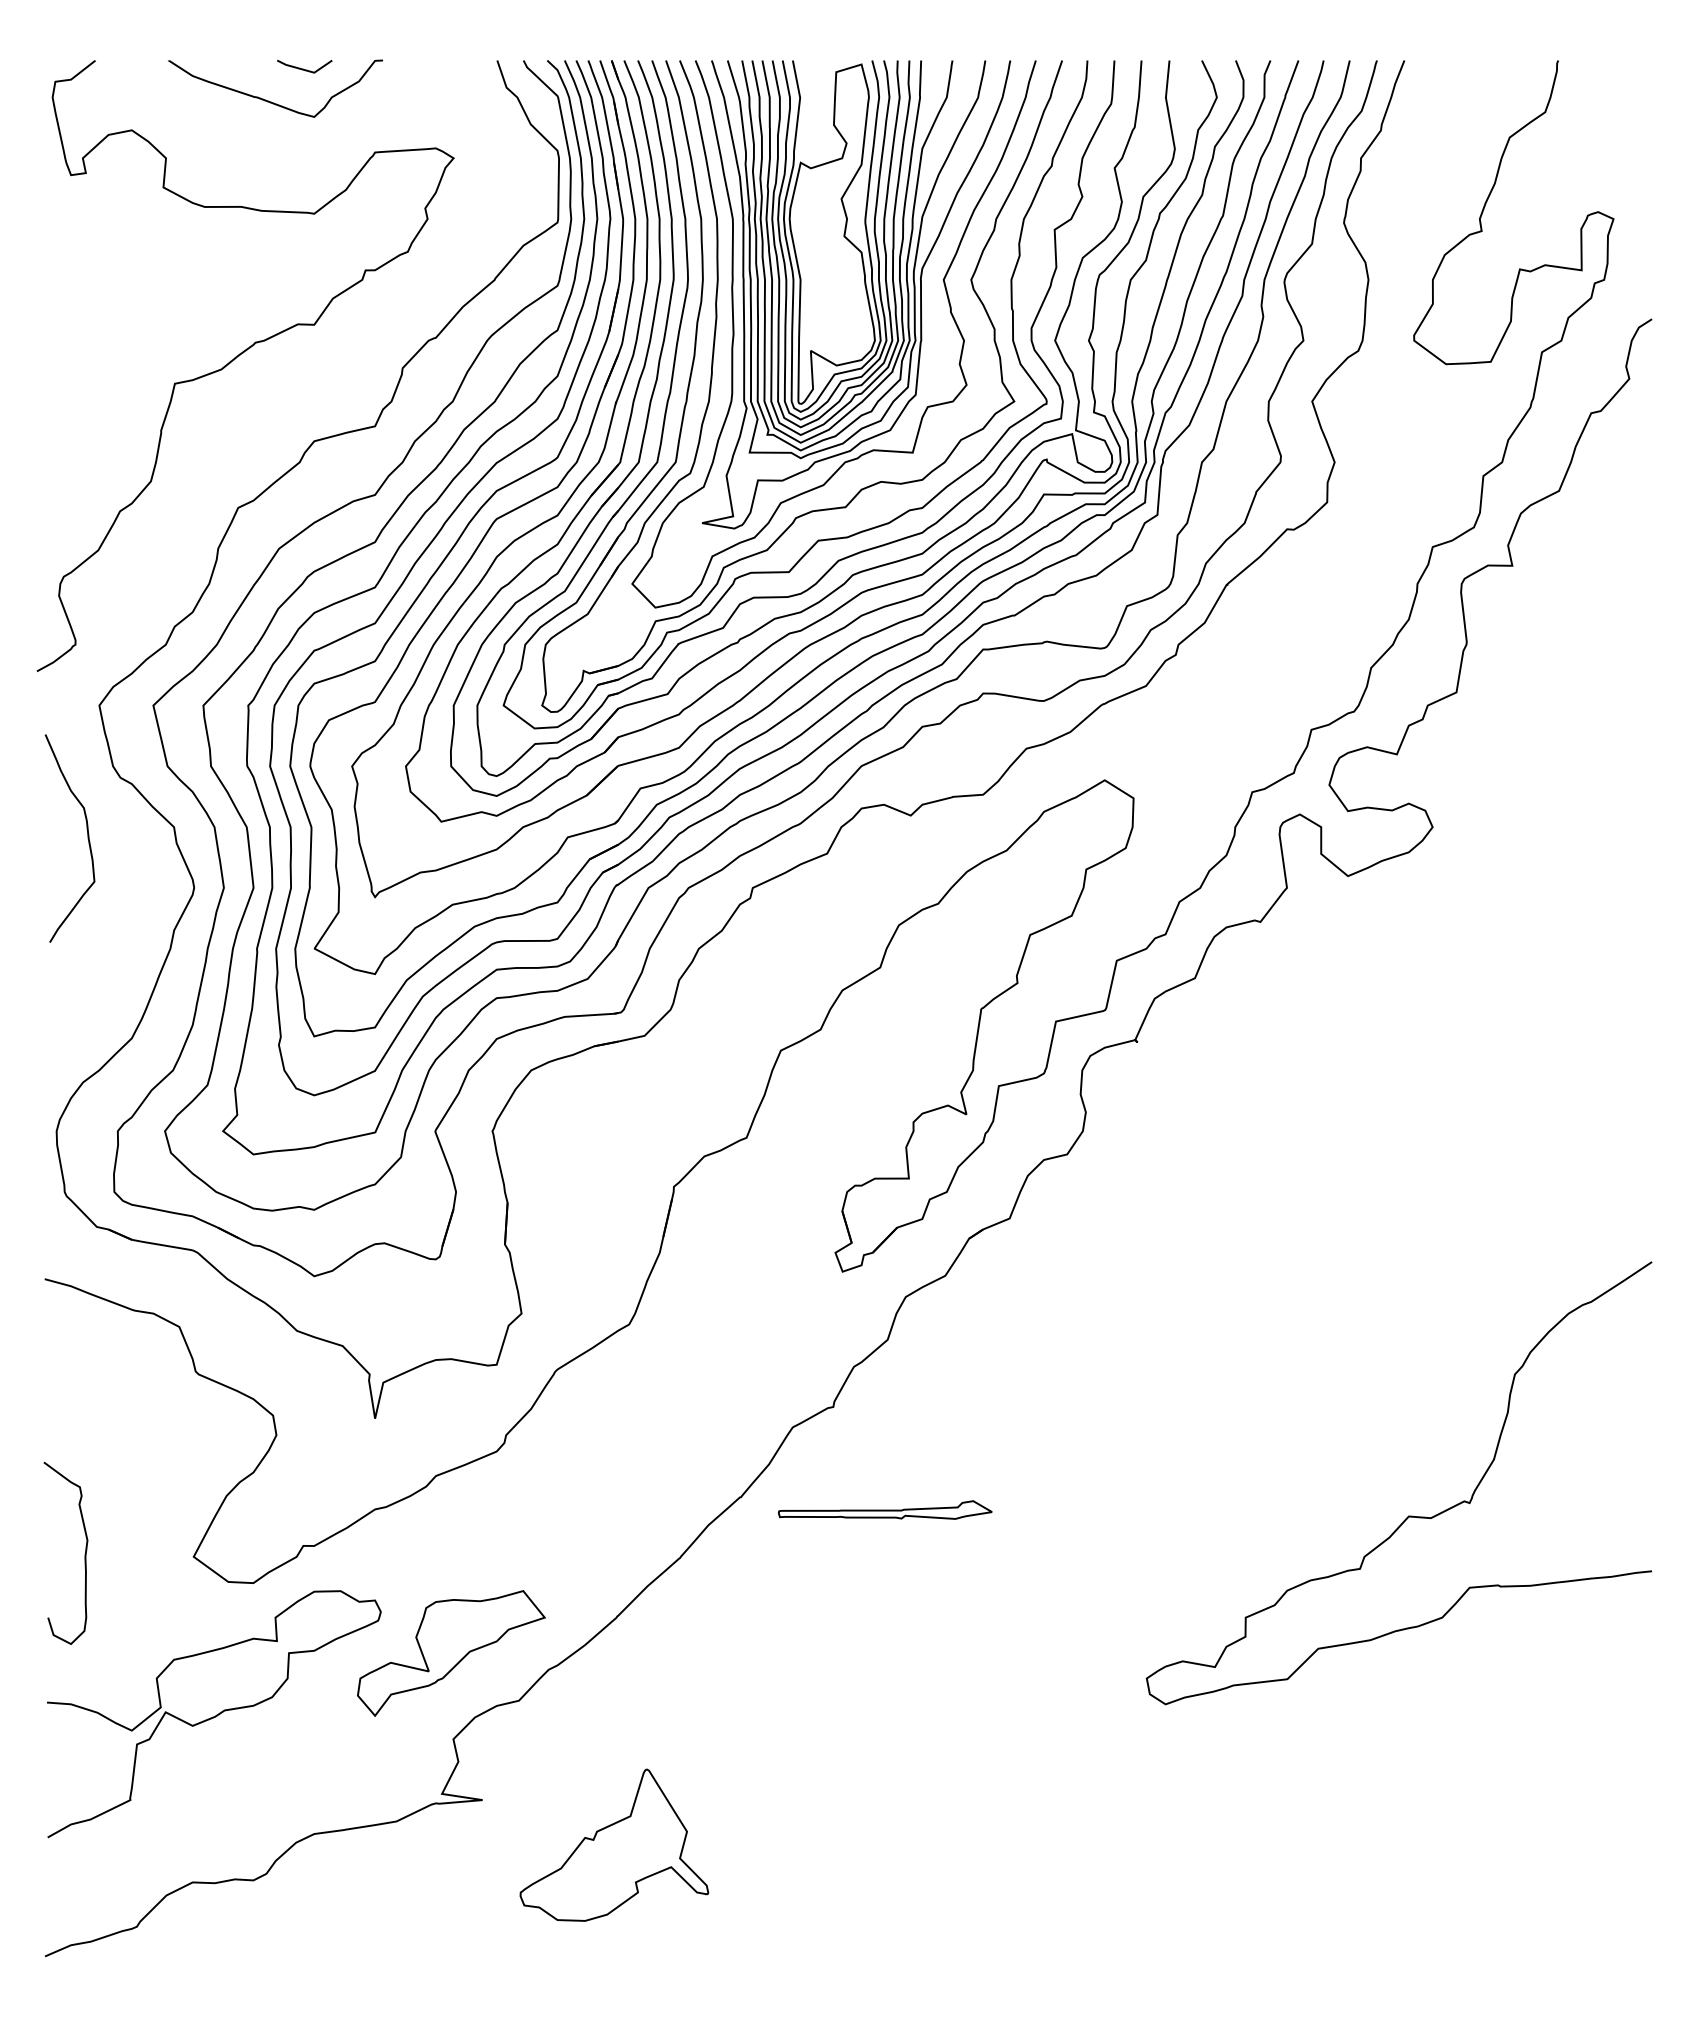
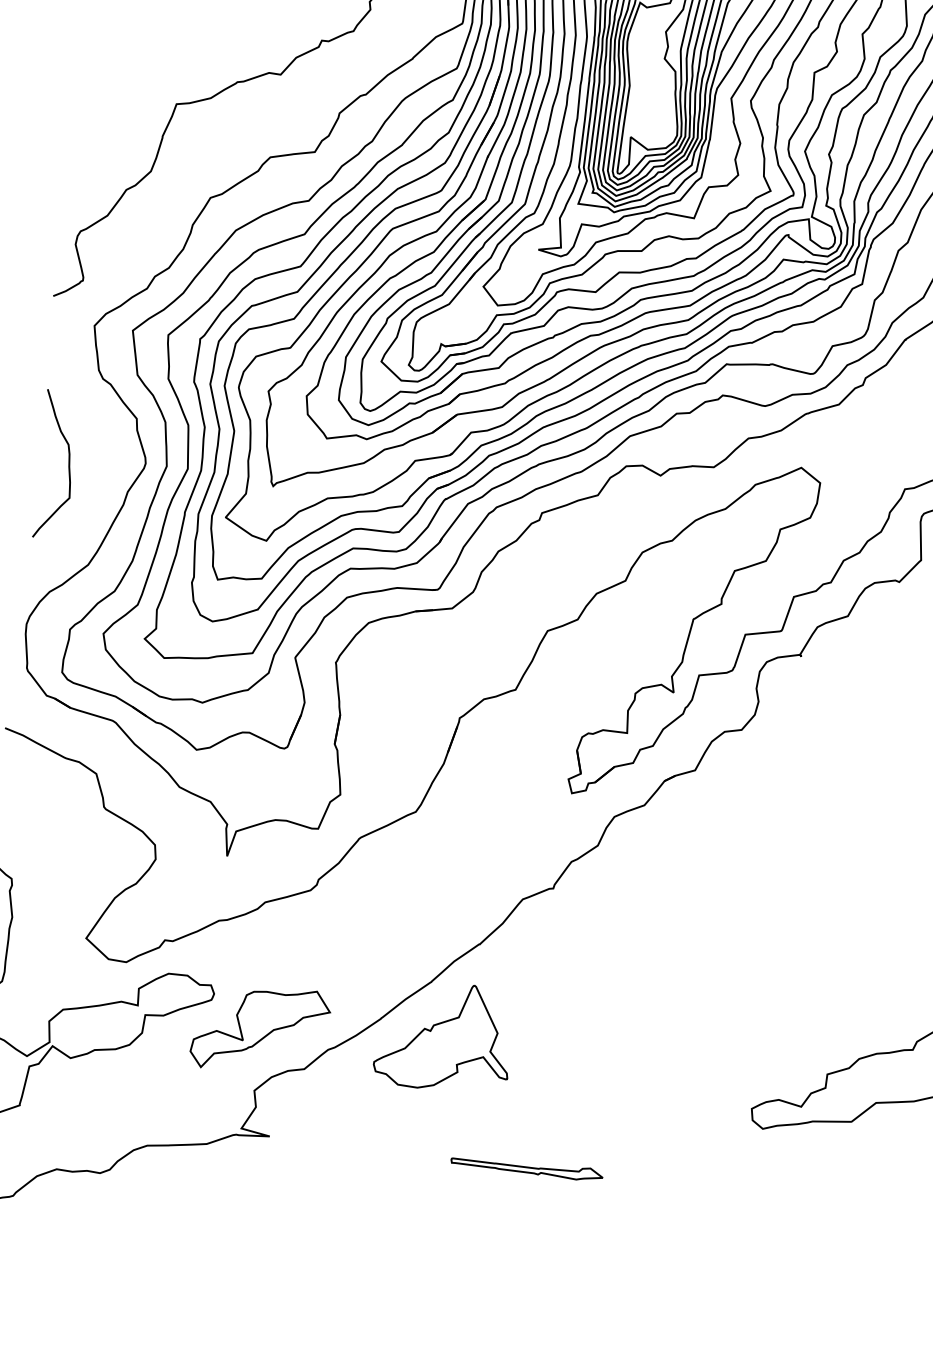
curve: (87, 838) -> (68, 466), moved
part: (885, 1509) -> (527, 1166), moved
part: (614, 1844) -> (445, 1036), moved

